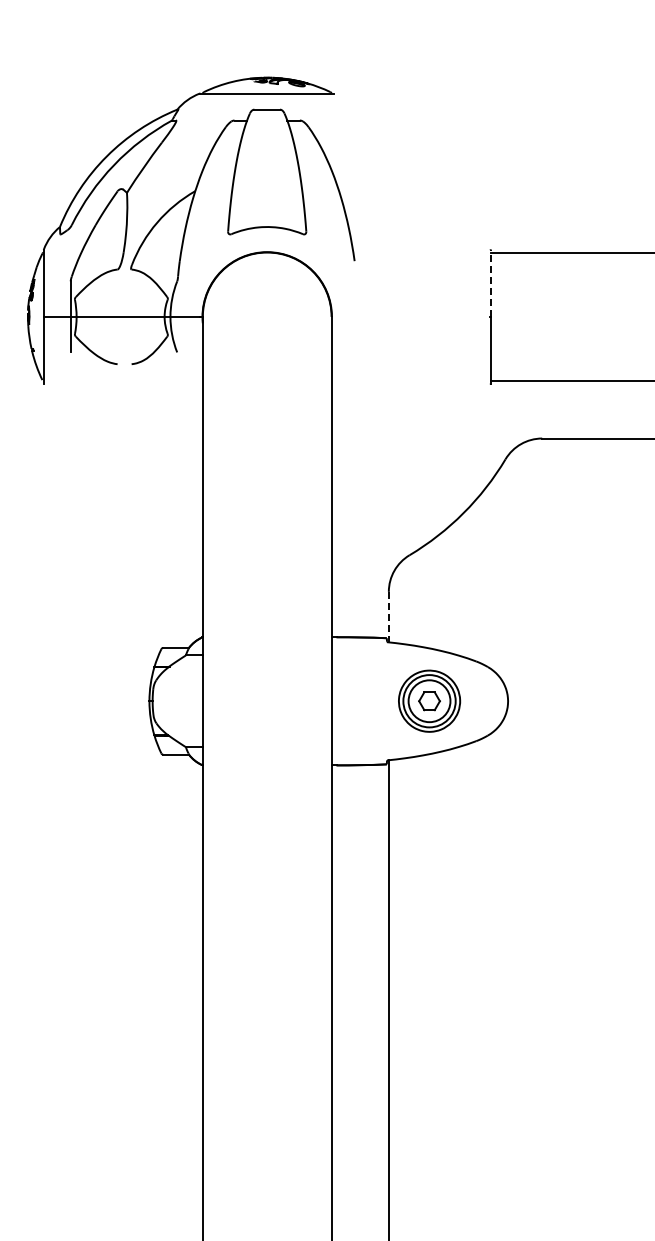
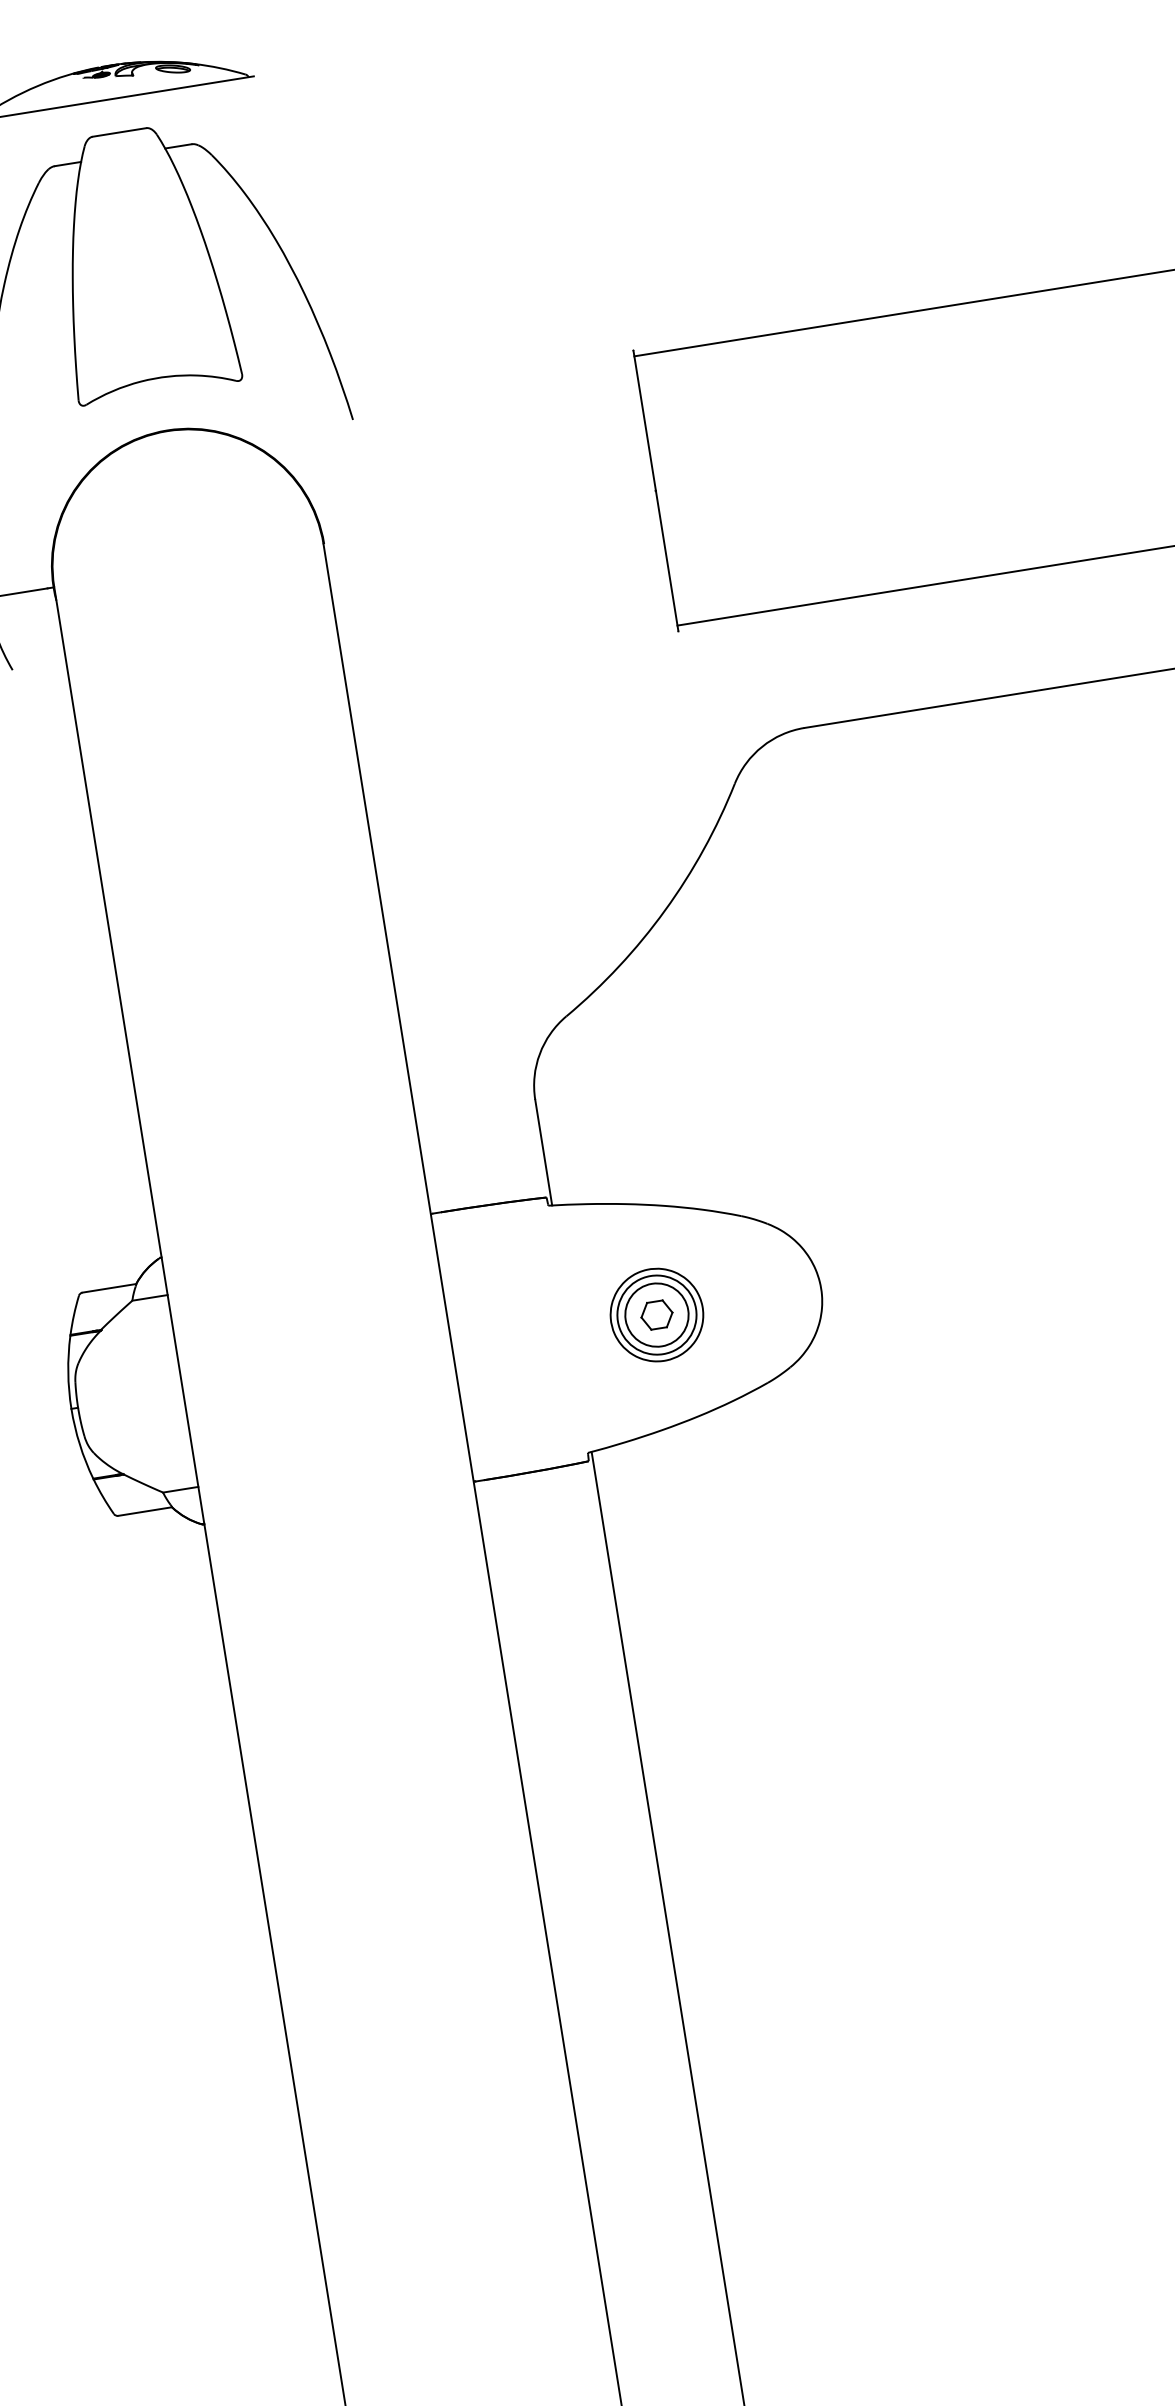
line: (490, 282) -> (644, 419), dashed -> solid
line: (388, 617) -> (543, 1153), dashed -> solid
part: (429, 701) -> (656, 1315), size x0.71

